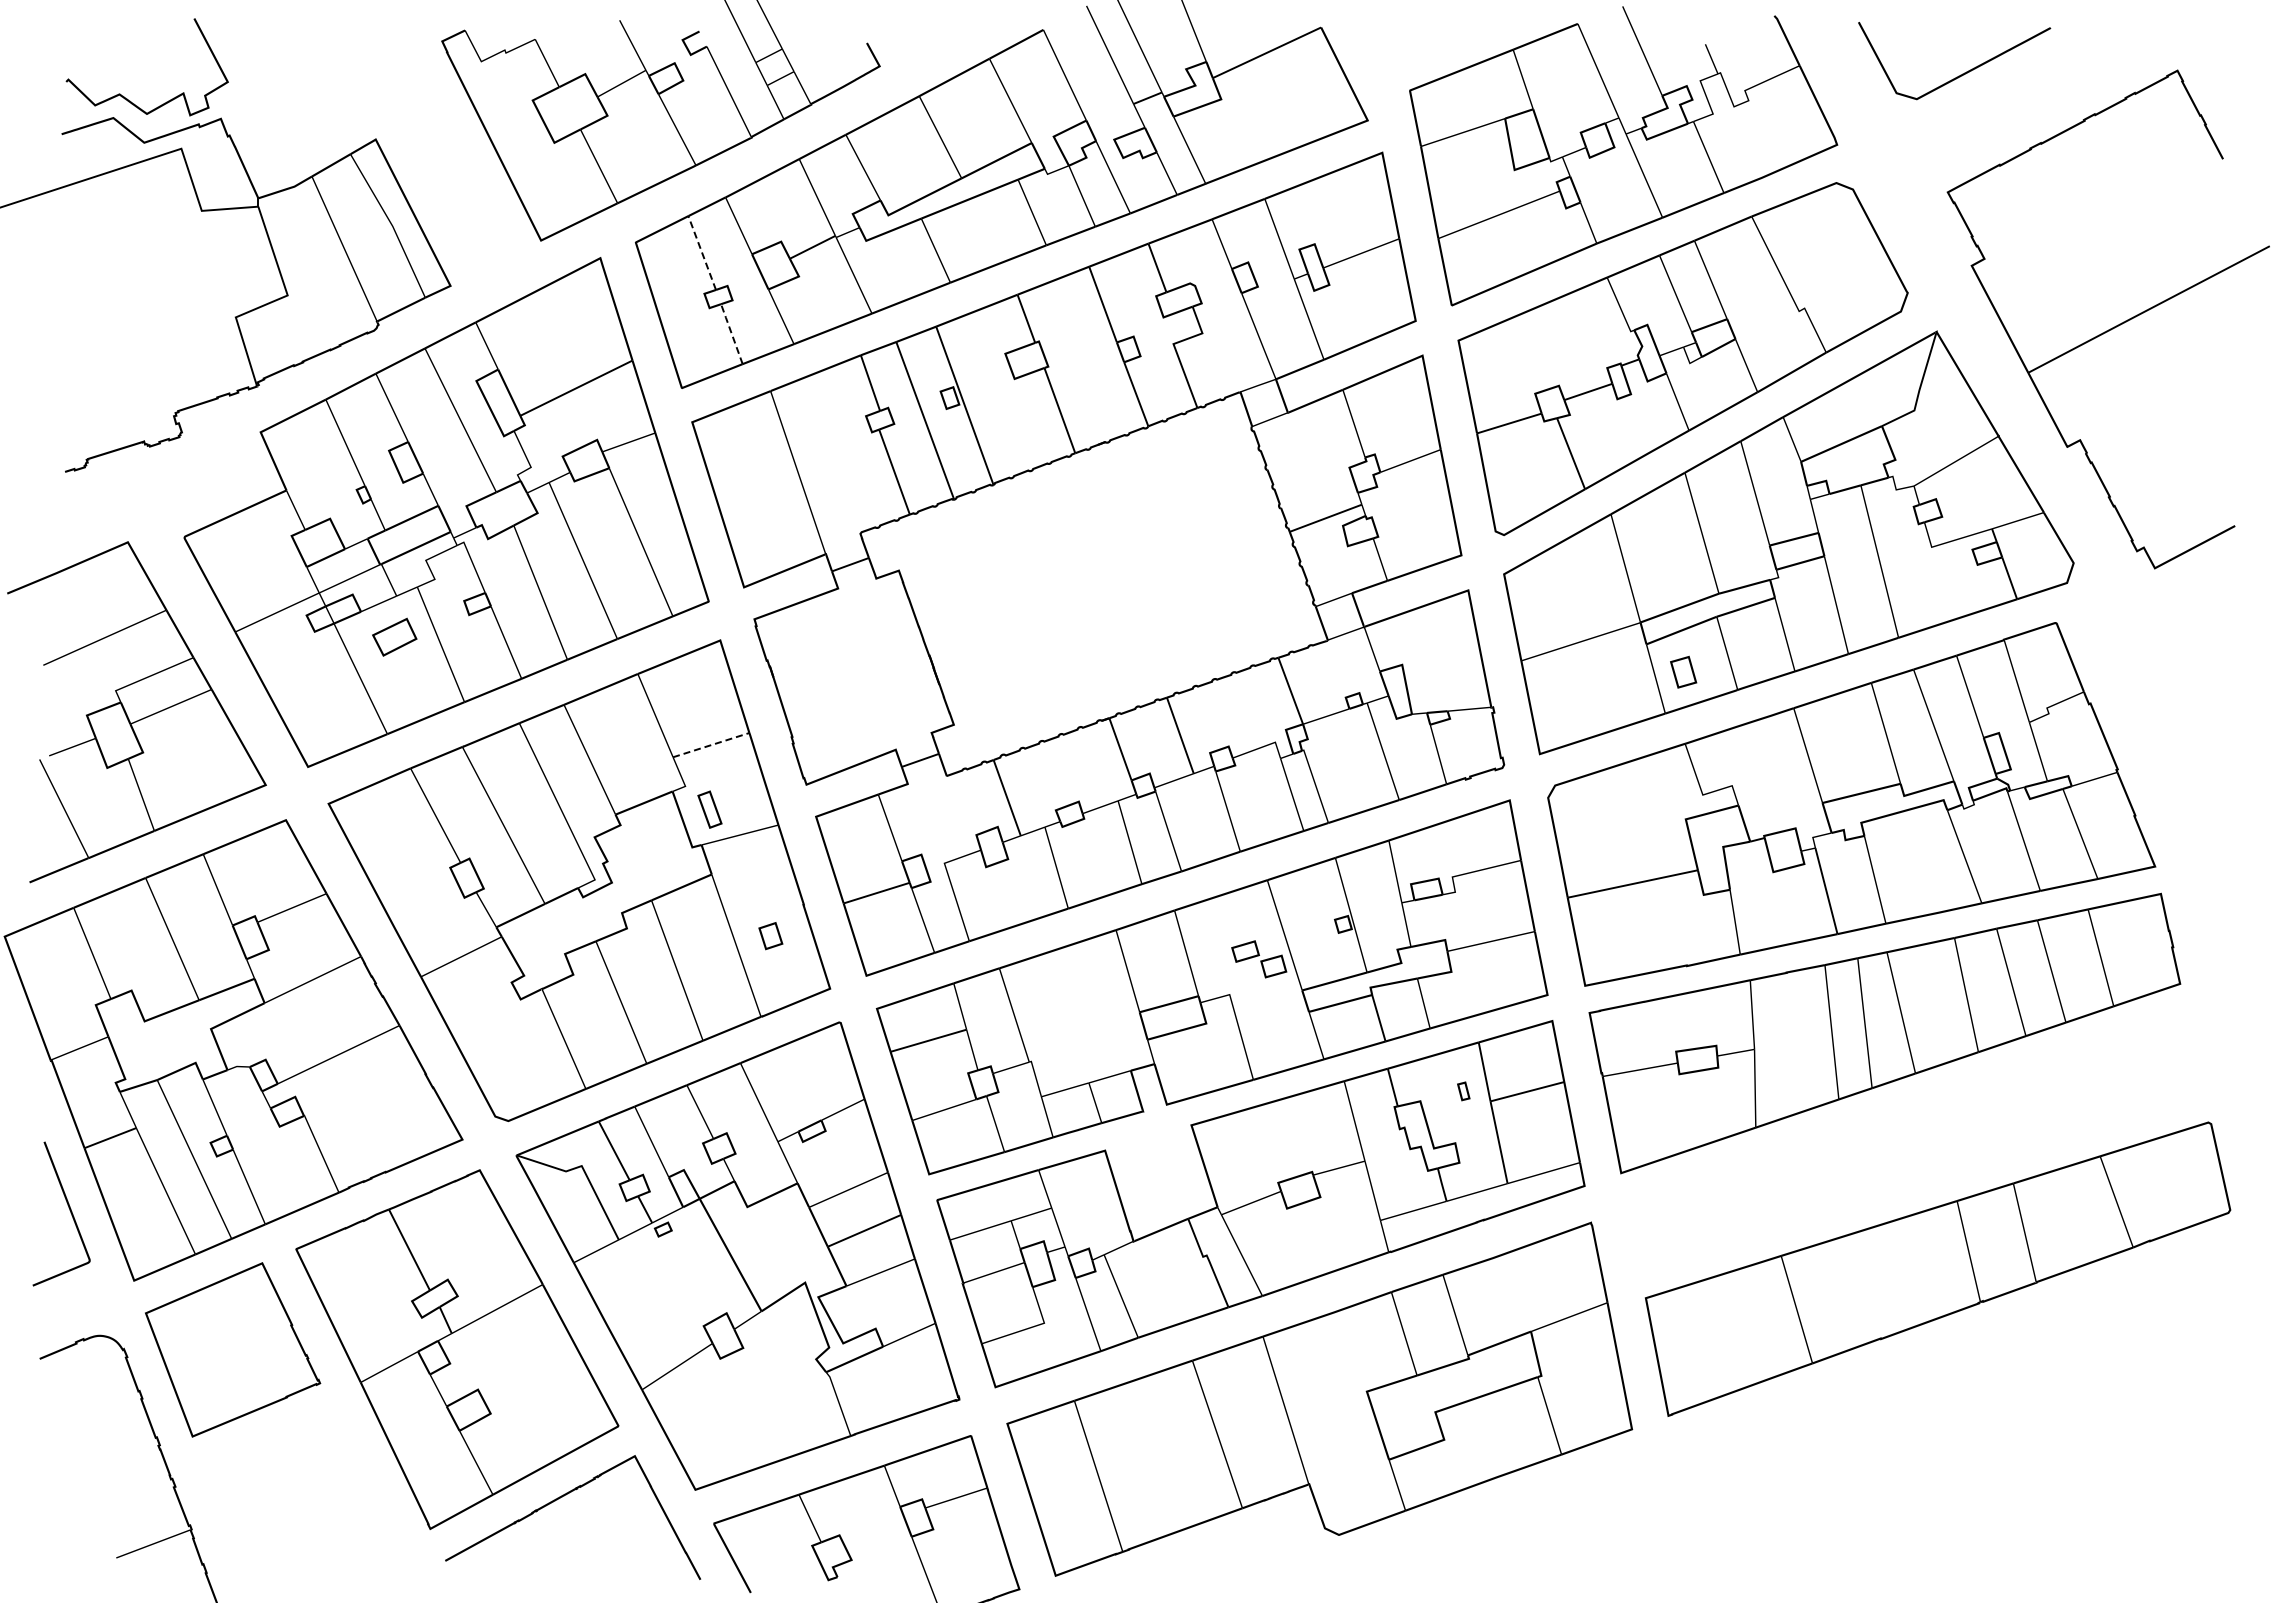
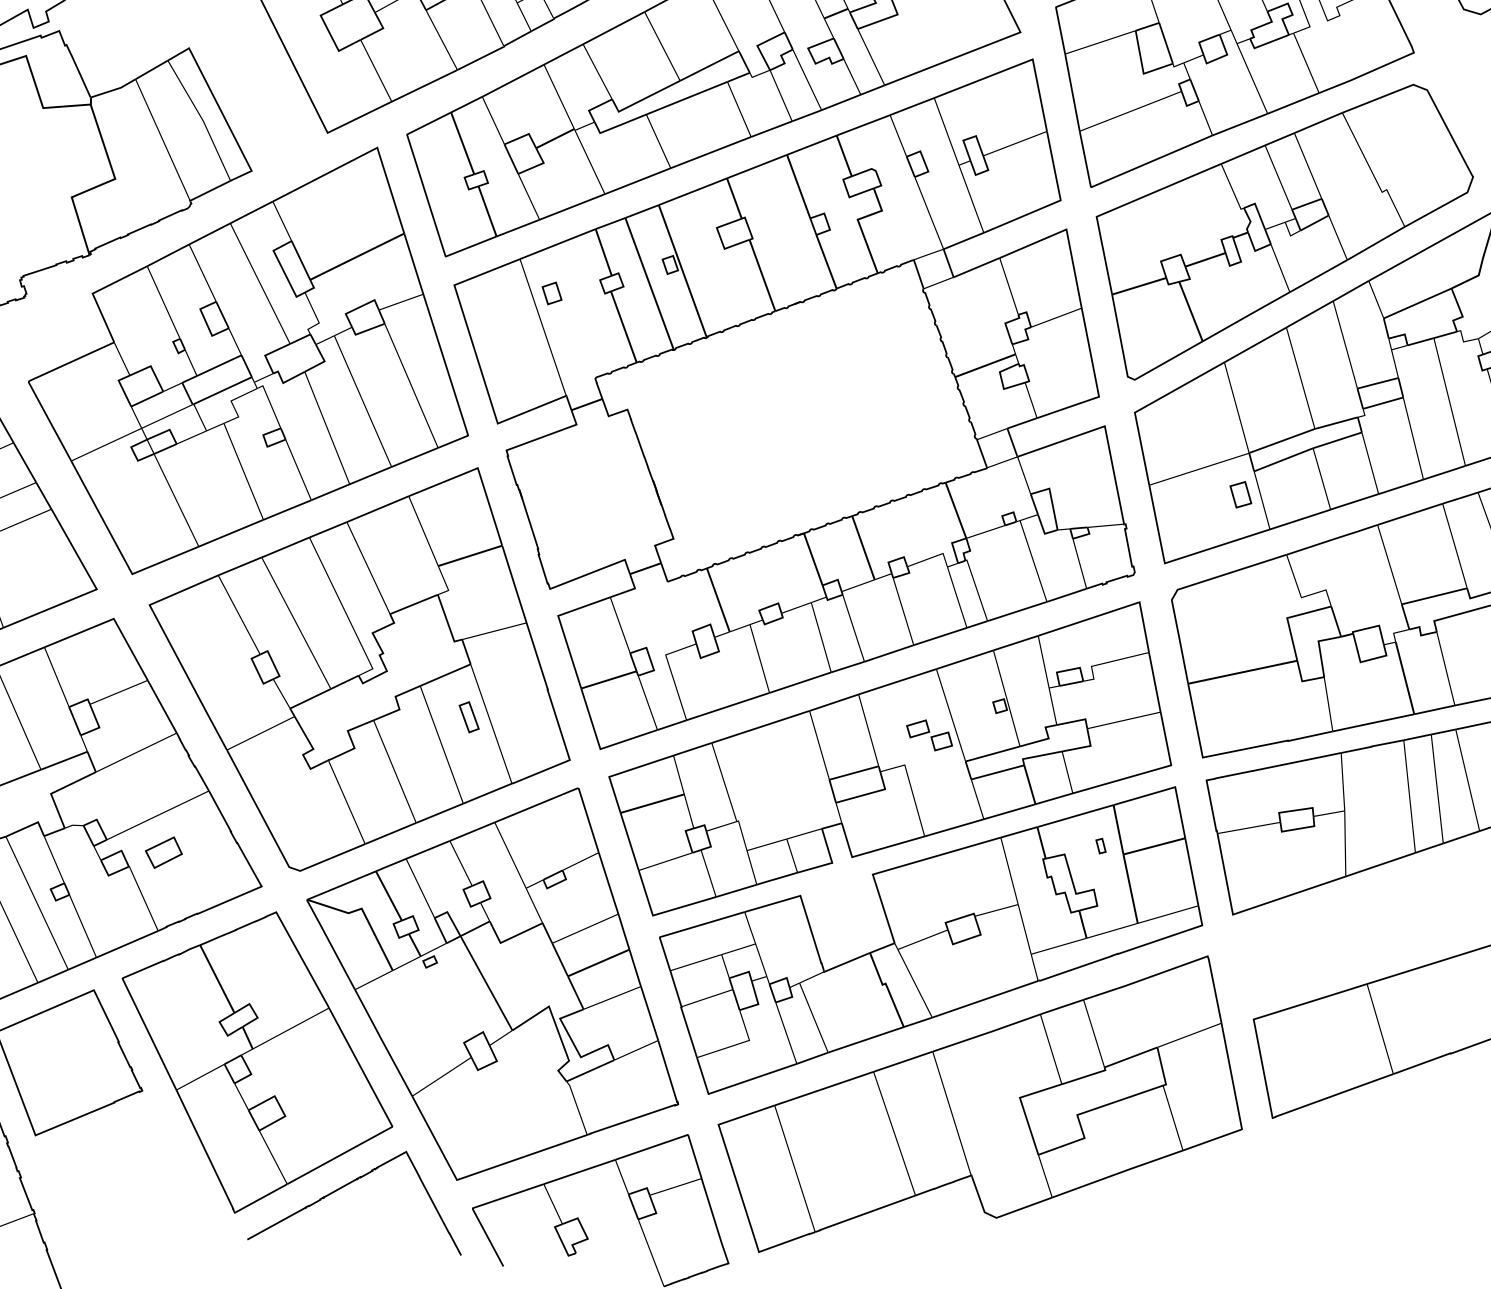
line: (702, 252) -> (462, 142), dashed -> solid
line: (731, 333) -> (487, 210), dashed -> solid
part: (394, 636) -> (163, 852), moved
part: (1683, 671) -> (1240, 494), moved
line: (711, 744) -> (470, 555), dashed -> solid
part: (709, 809) -> (468, 717), moved
part: (770, 936) -> (551, 293), moved

